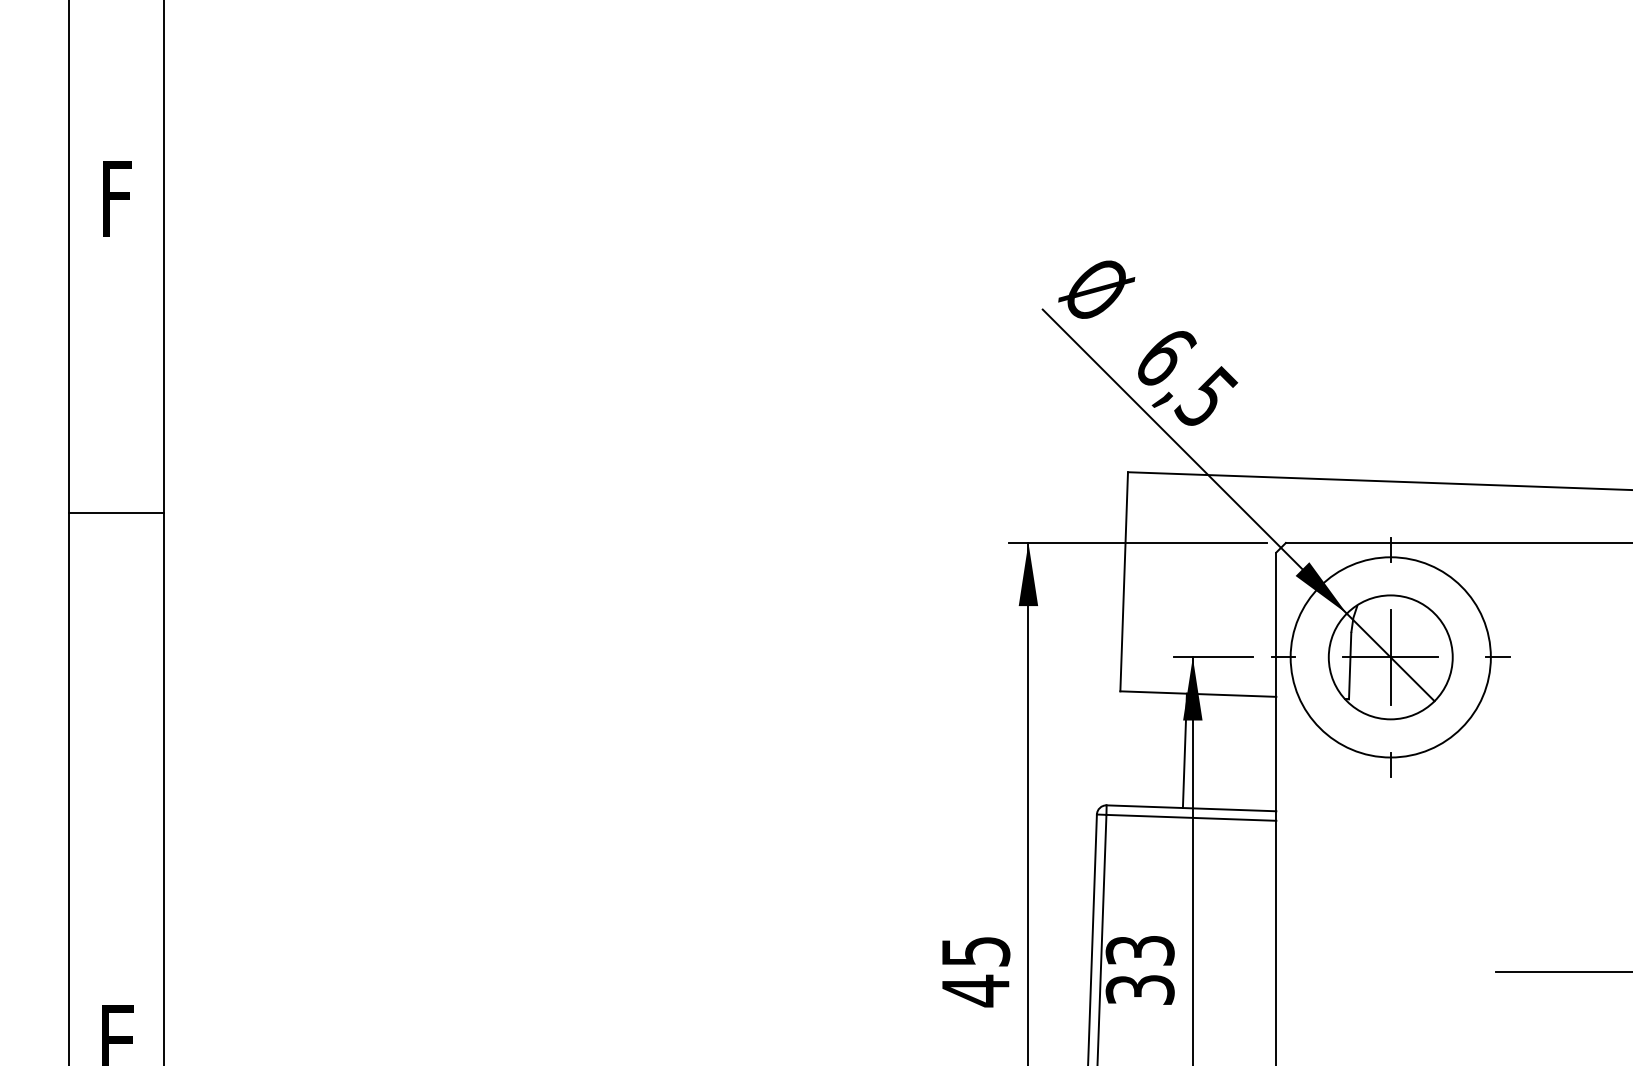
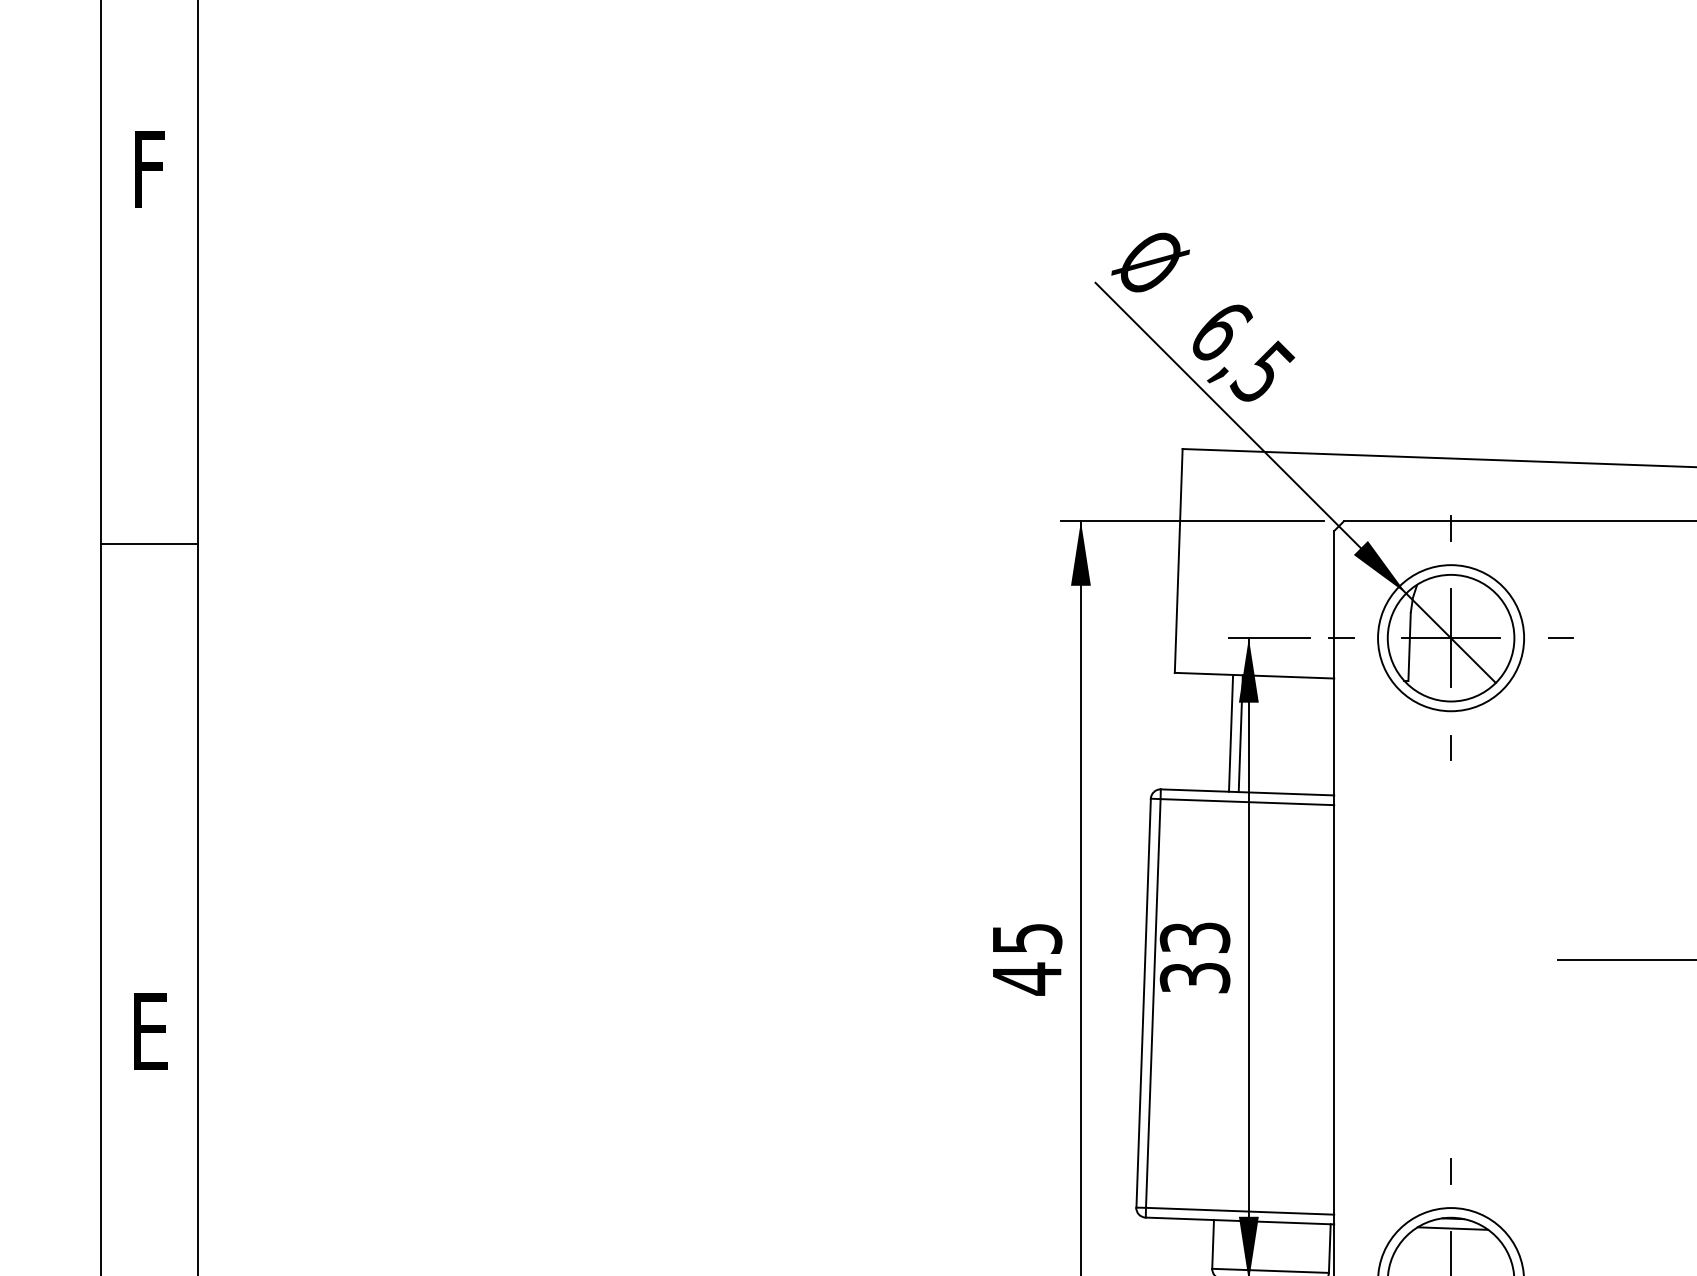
line: (116, 512) -> (149, 544), moved
circle: (1391, 657) -> (1451, 638), size x0.71
line: (1174, 750) -> (1230, 733), added

